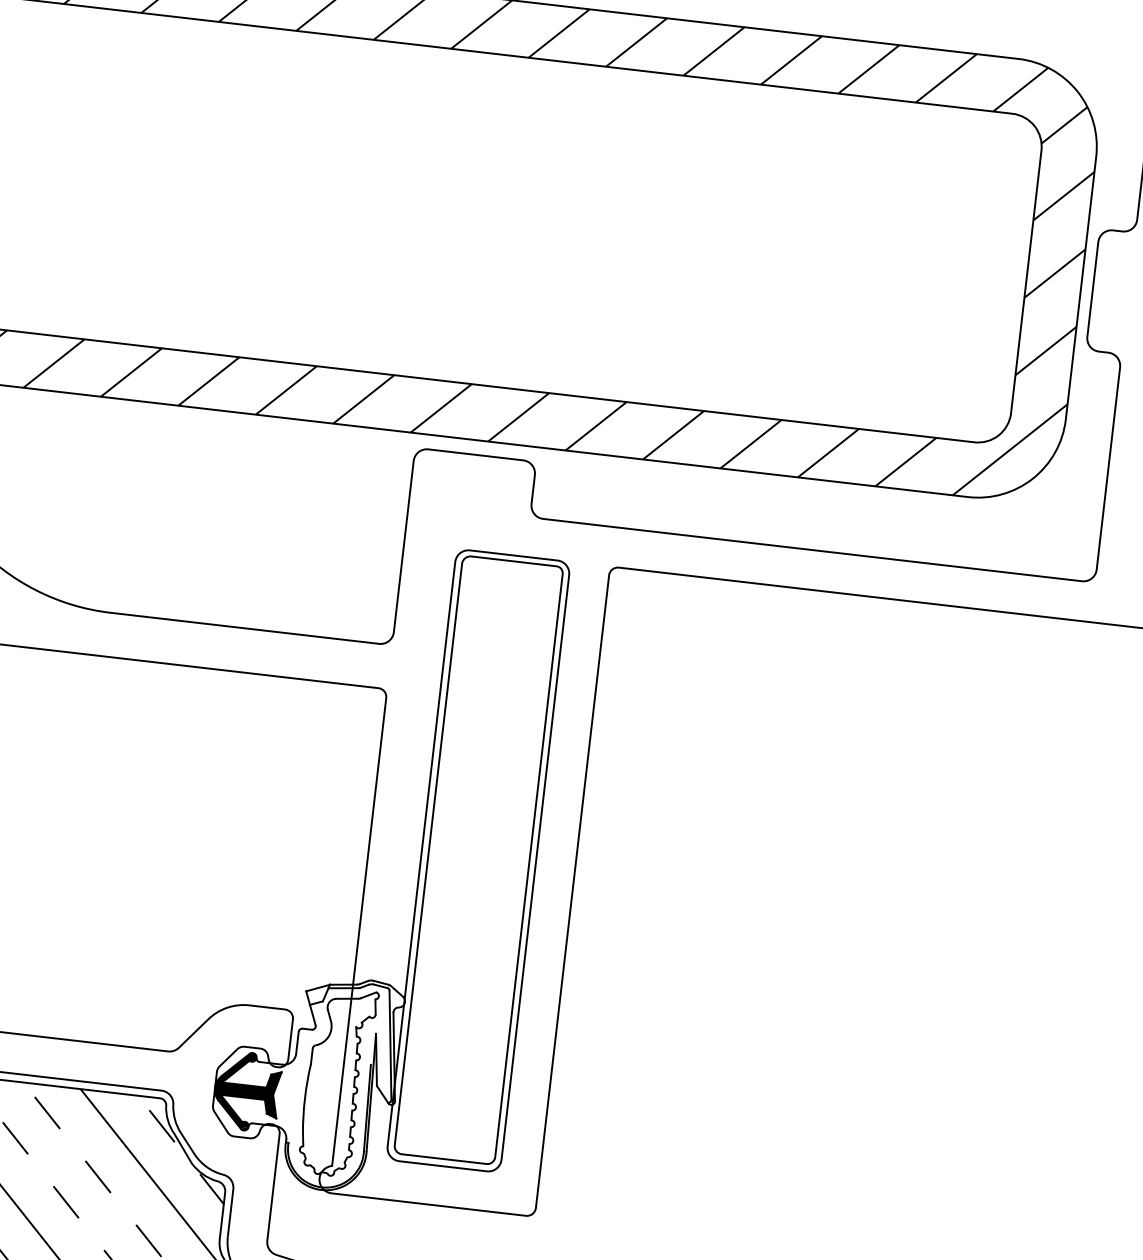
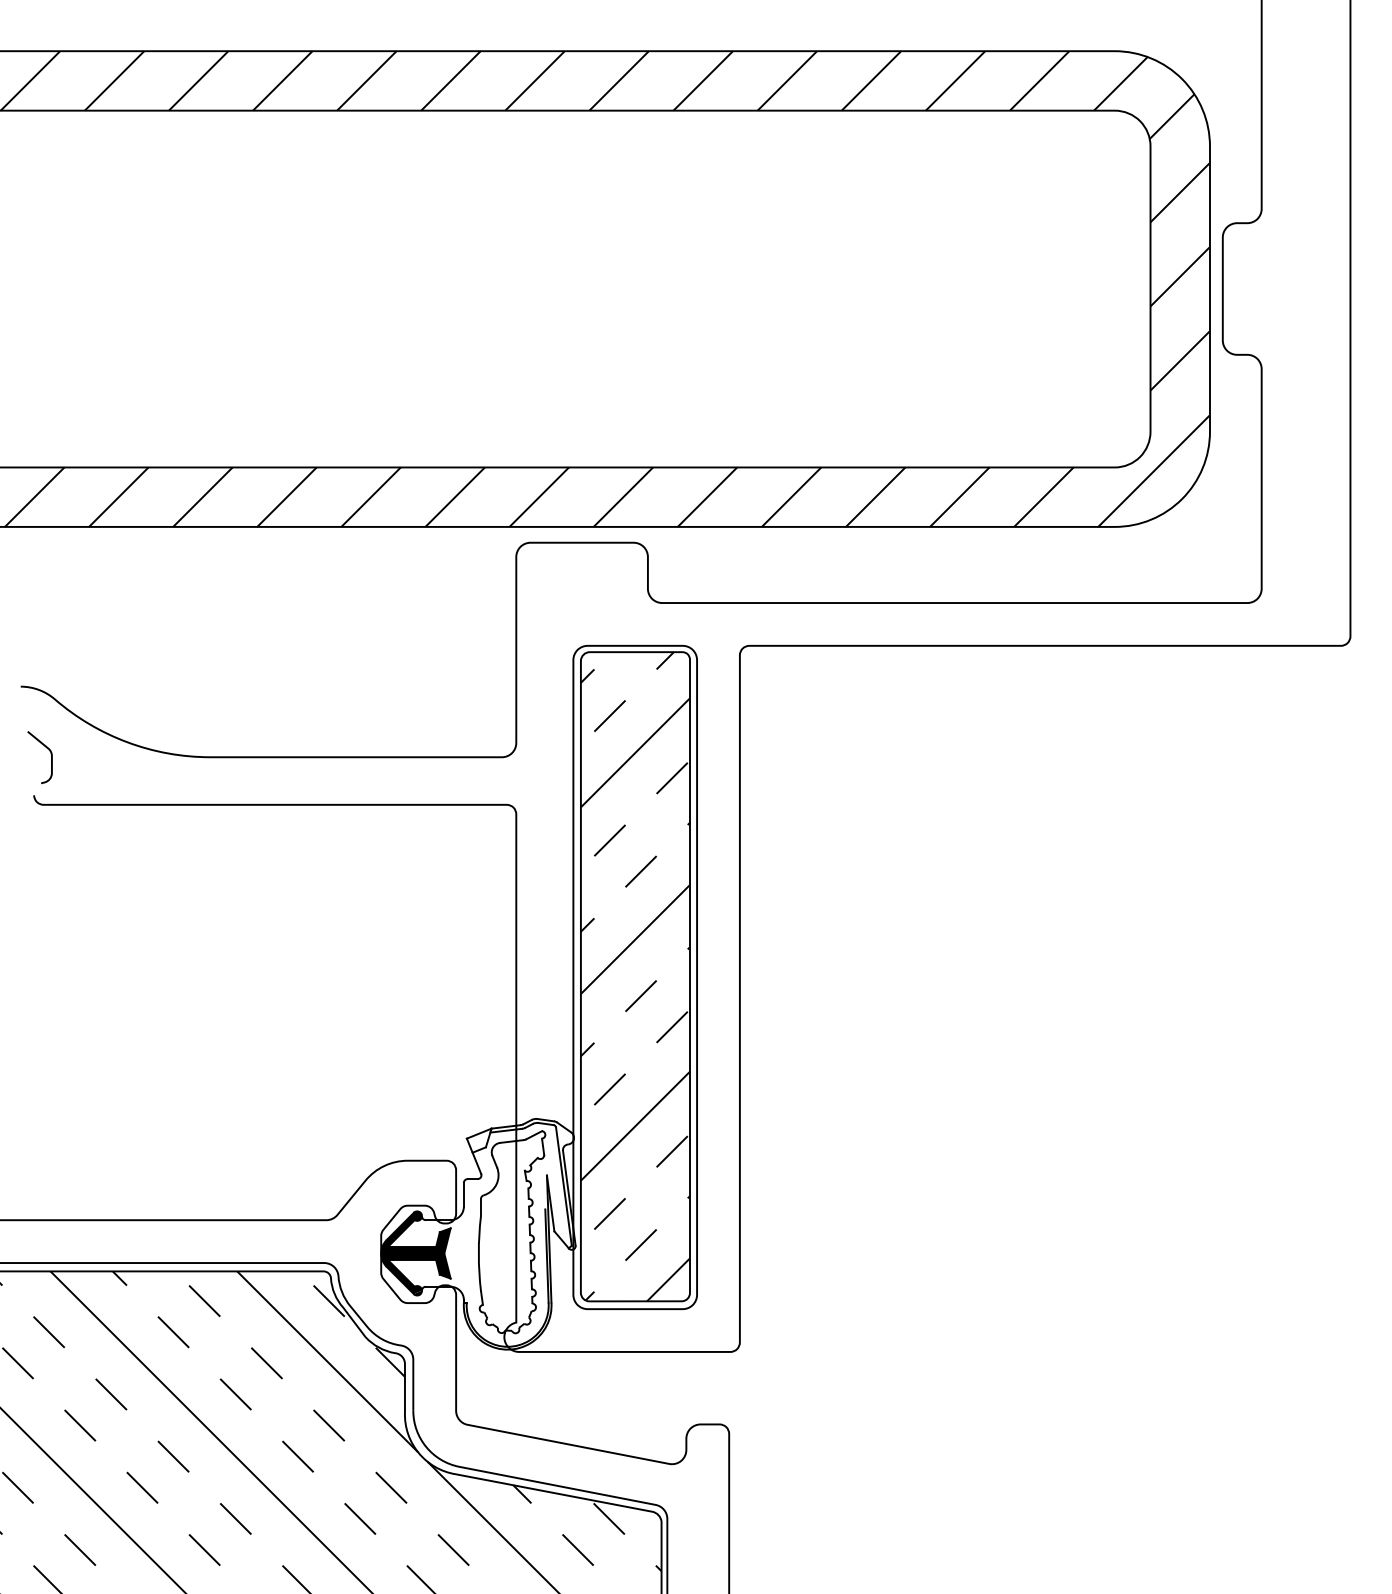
hatch: (477, 859) -> (634, 976), added

